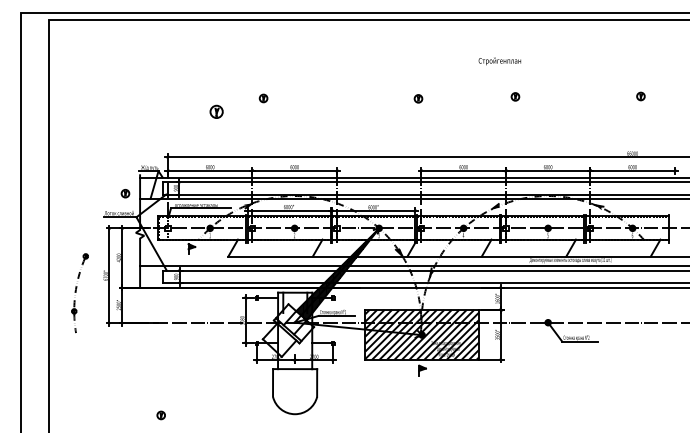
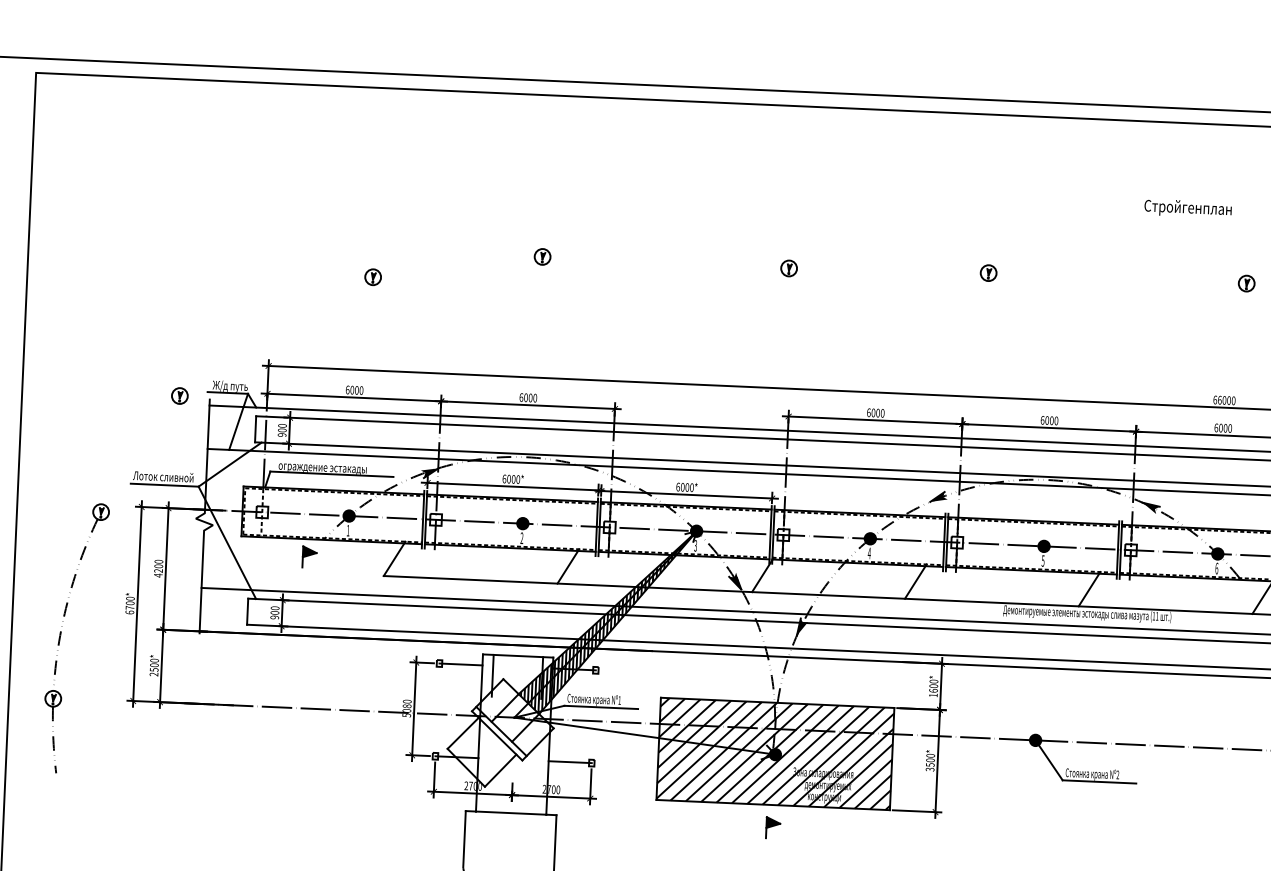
text: (499, 61) -> (1187, 208), moved
part: (263, 98) -> (542, 256), moved
part: (216, 111) -> (372, 276), size x0.62
part: (125, 193) -> (179, 395), moved
part: (79, 293) -> (74, 638), size x1.67

